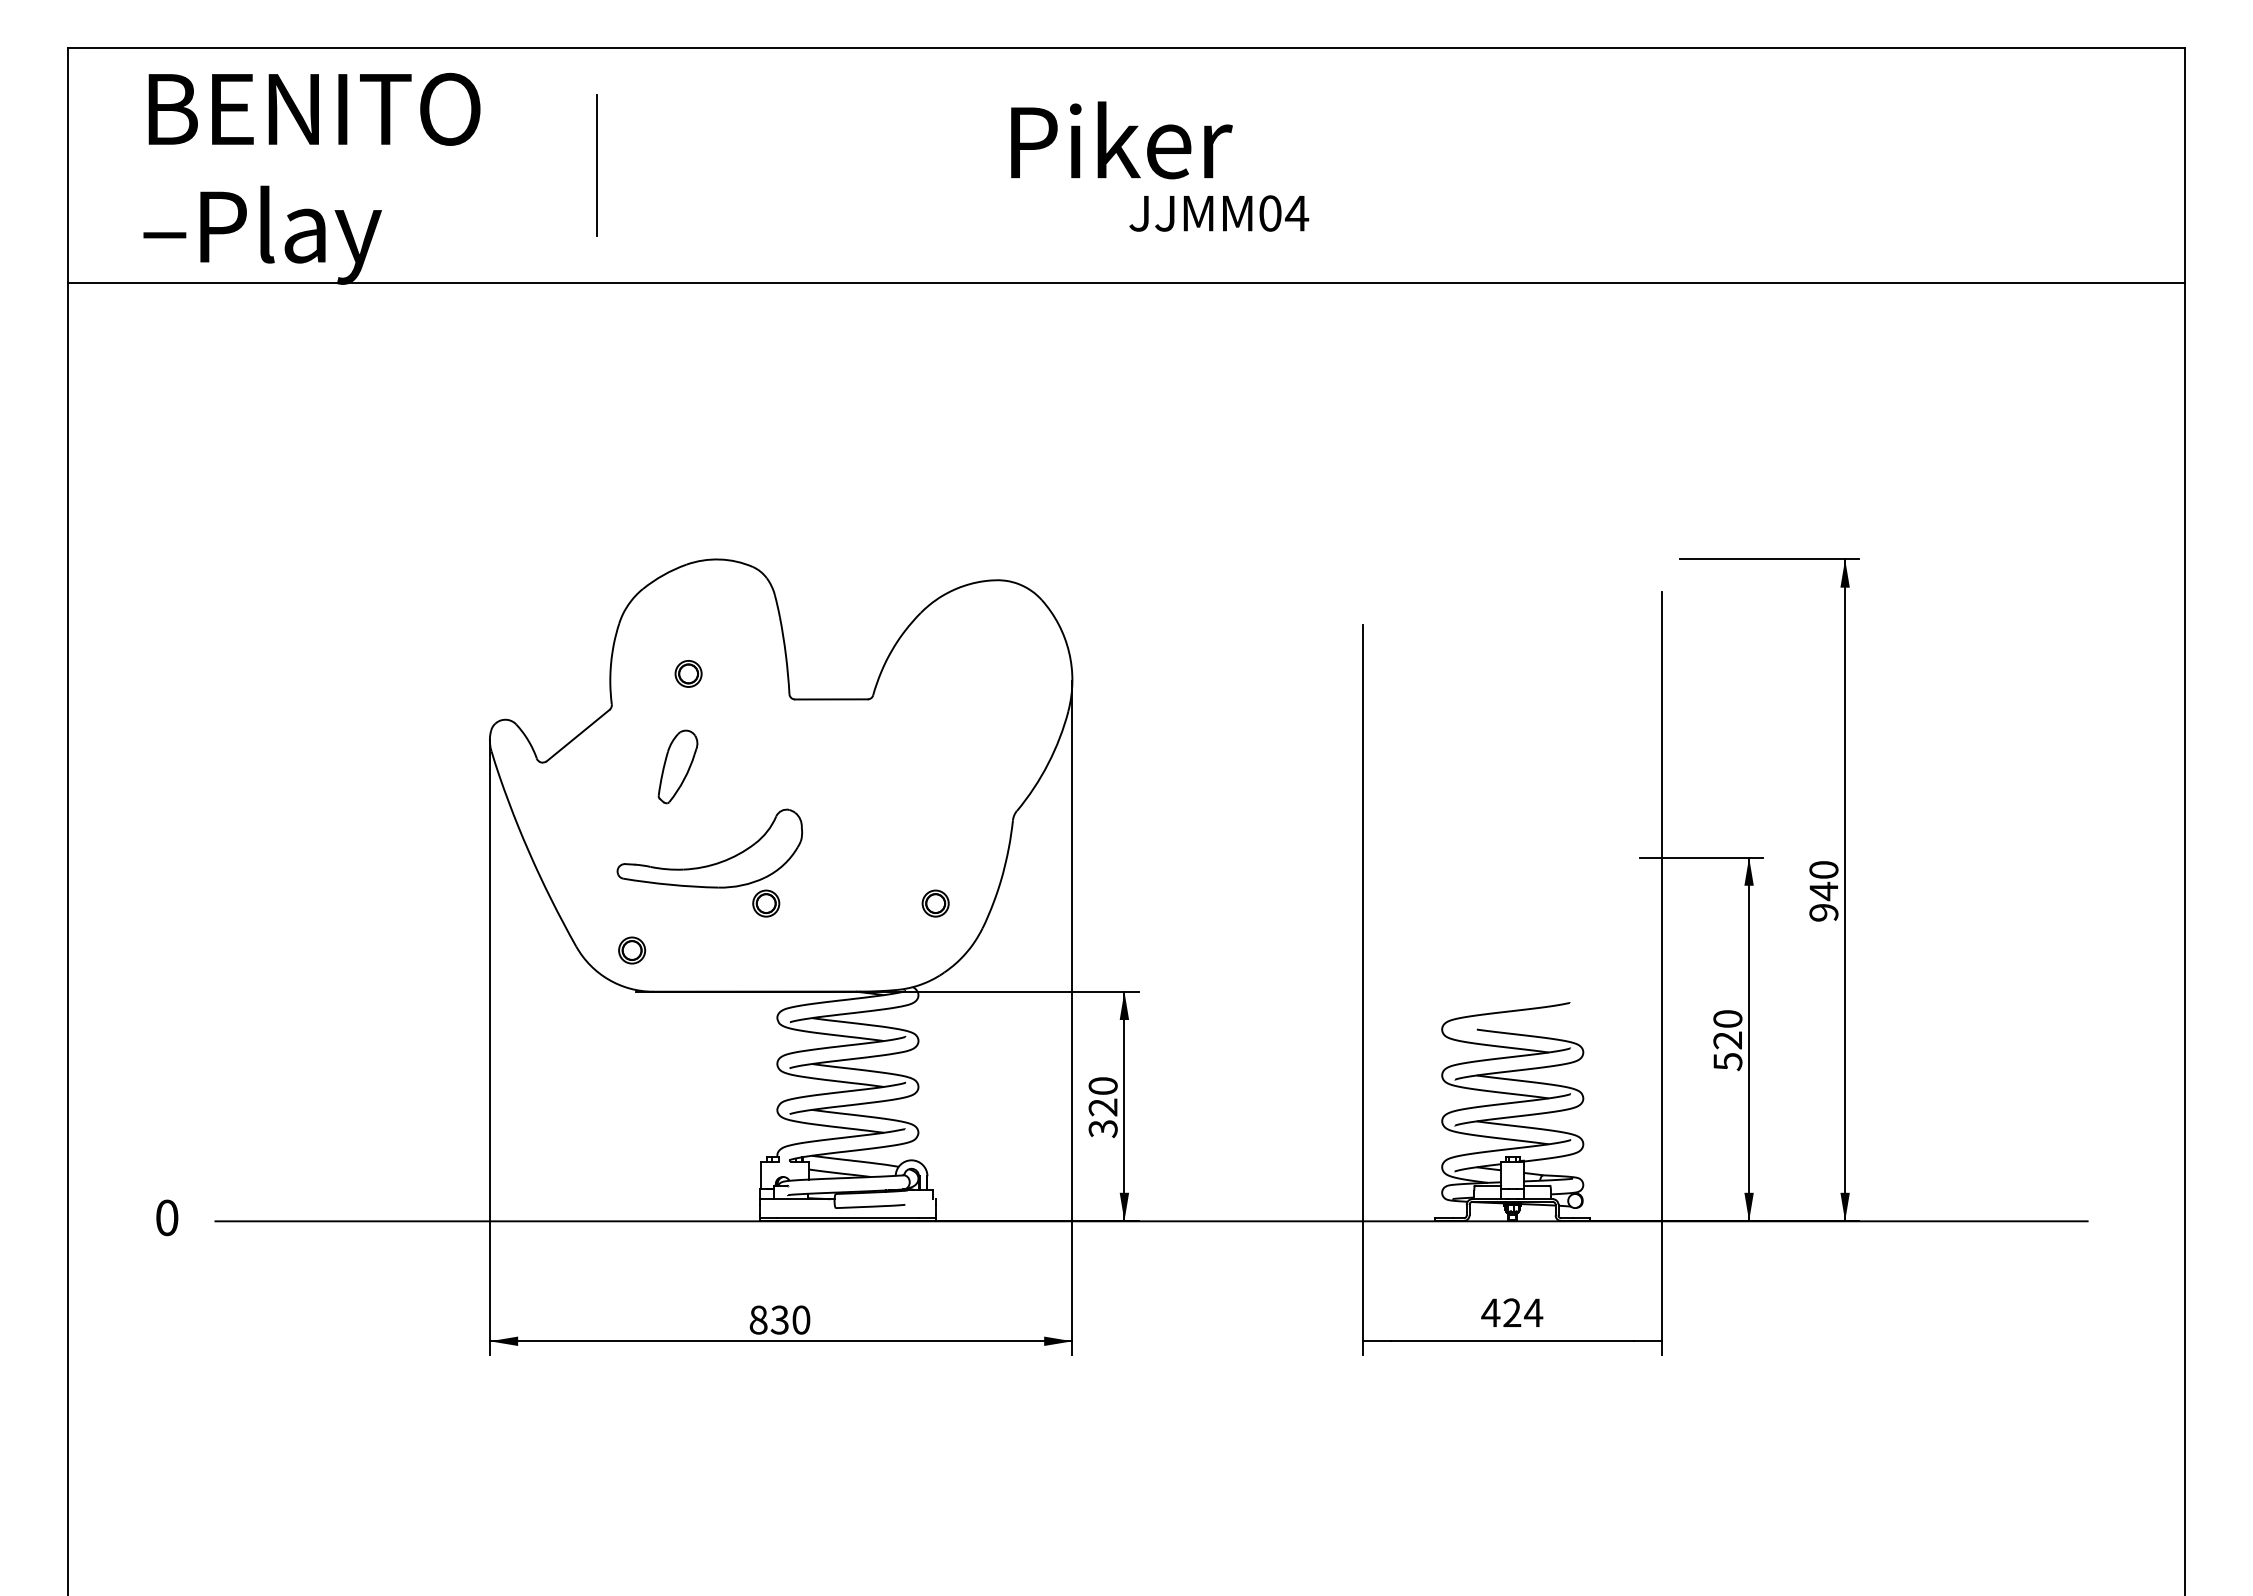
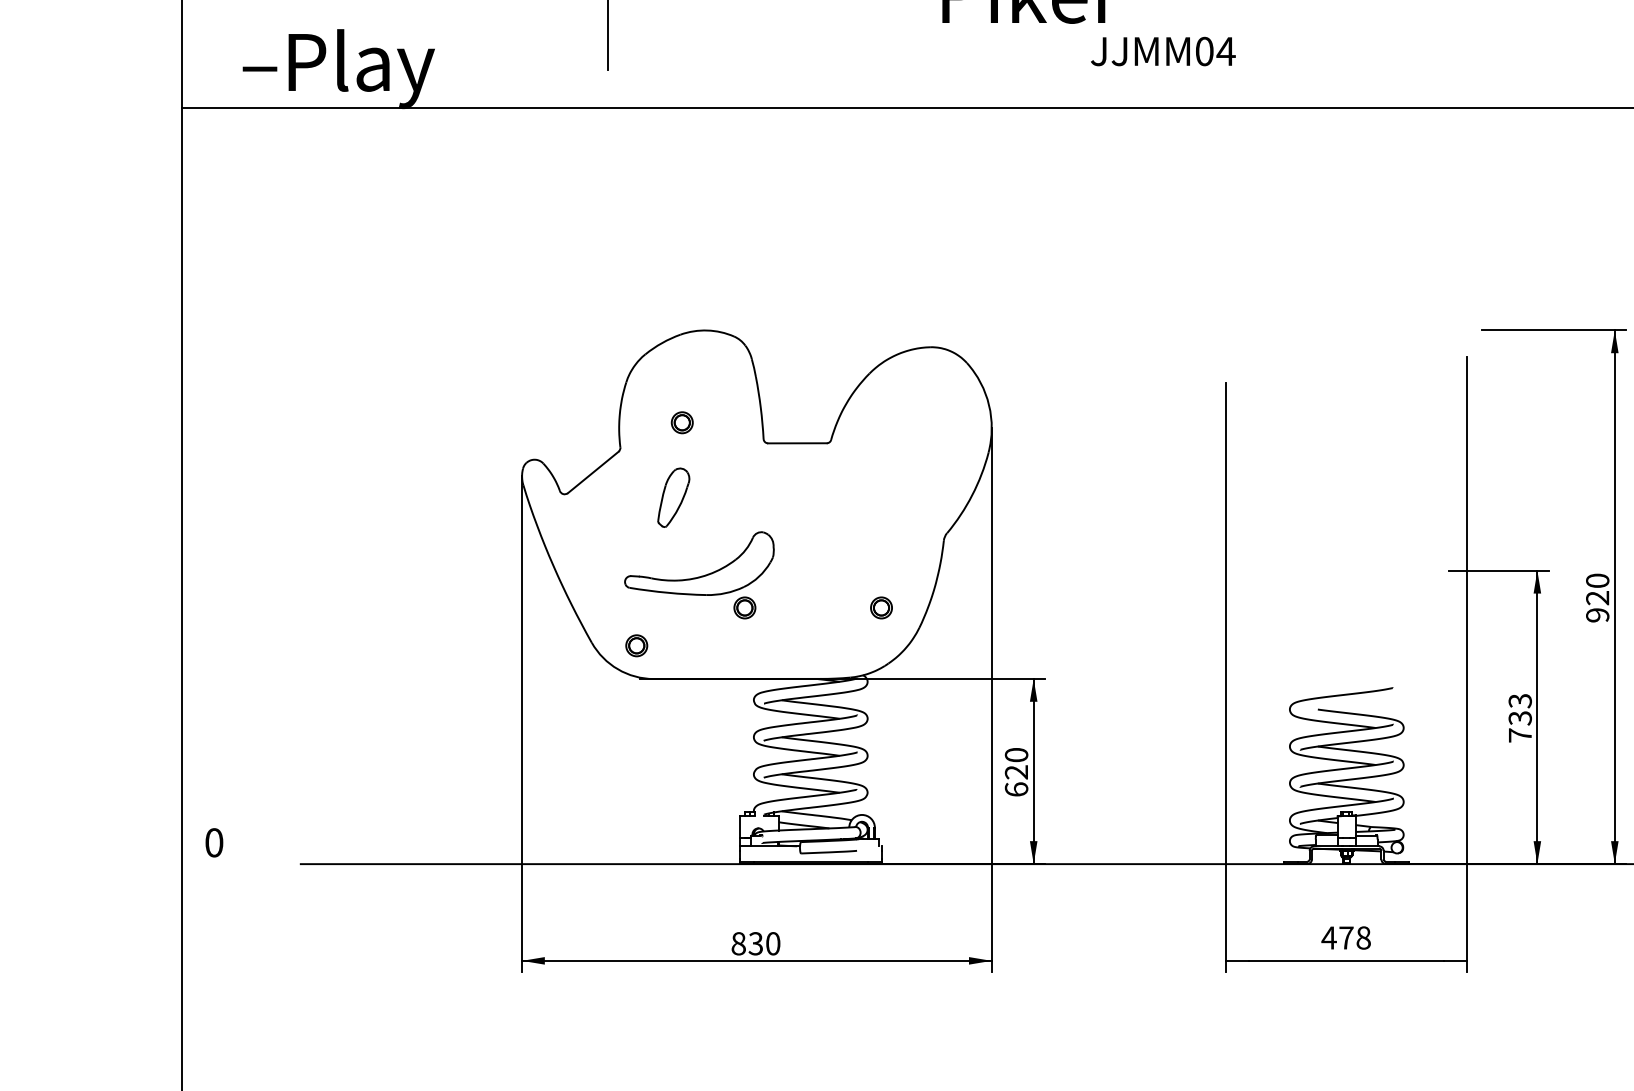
text: (1219, 213) -> (1163, 51), moved
text: (1823, 891) -> (1597, 598), 940 -> 920
text: (1727, 1040) -> (1519, 718), 520 -> 733
text: (1102, 1128) -> (1016, 789), 320 -> 620
text: (167, 1217) -> (214, 842), moved
text: (1523, 1312) -> (1355, 937), 424 -> 478

